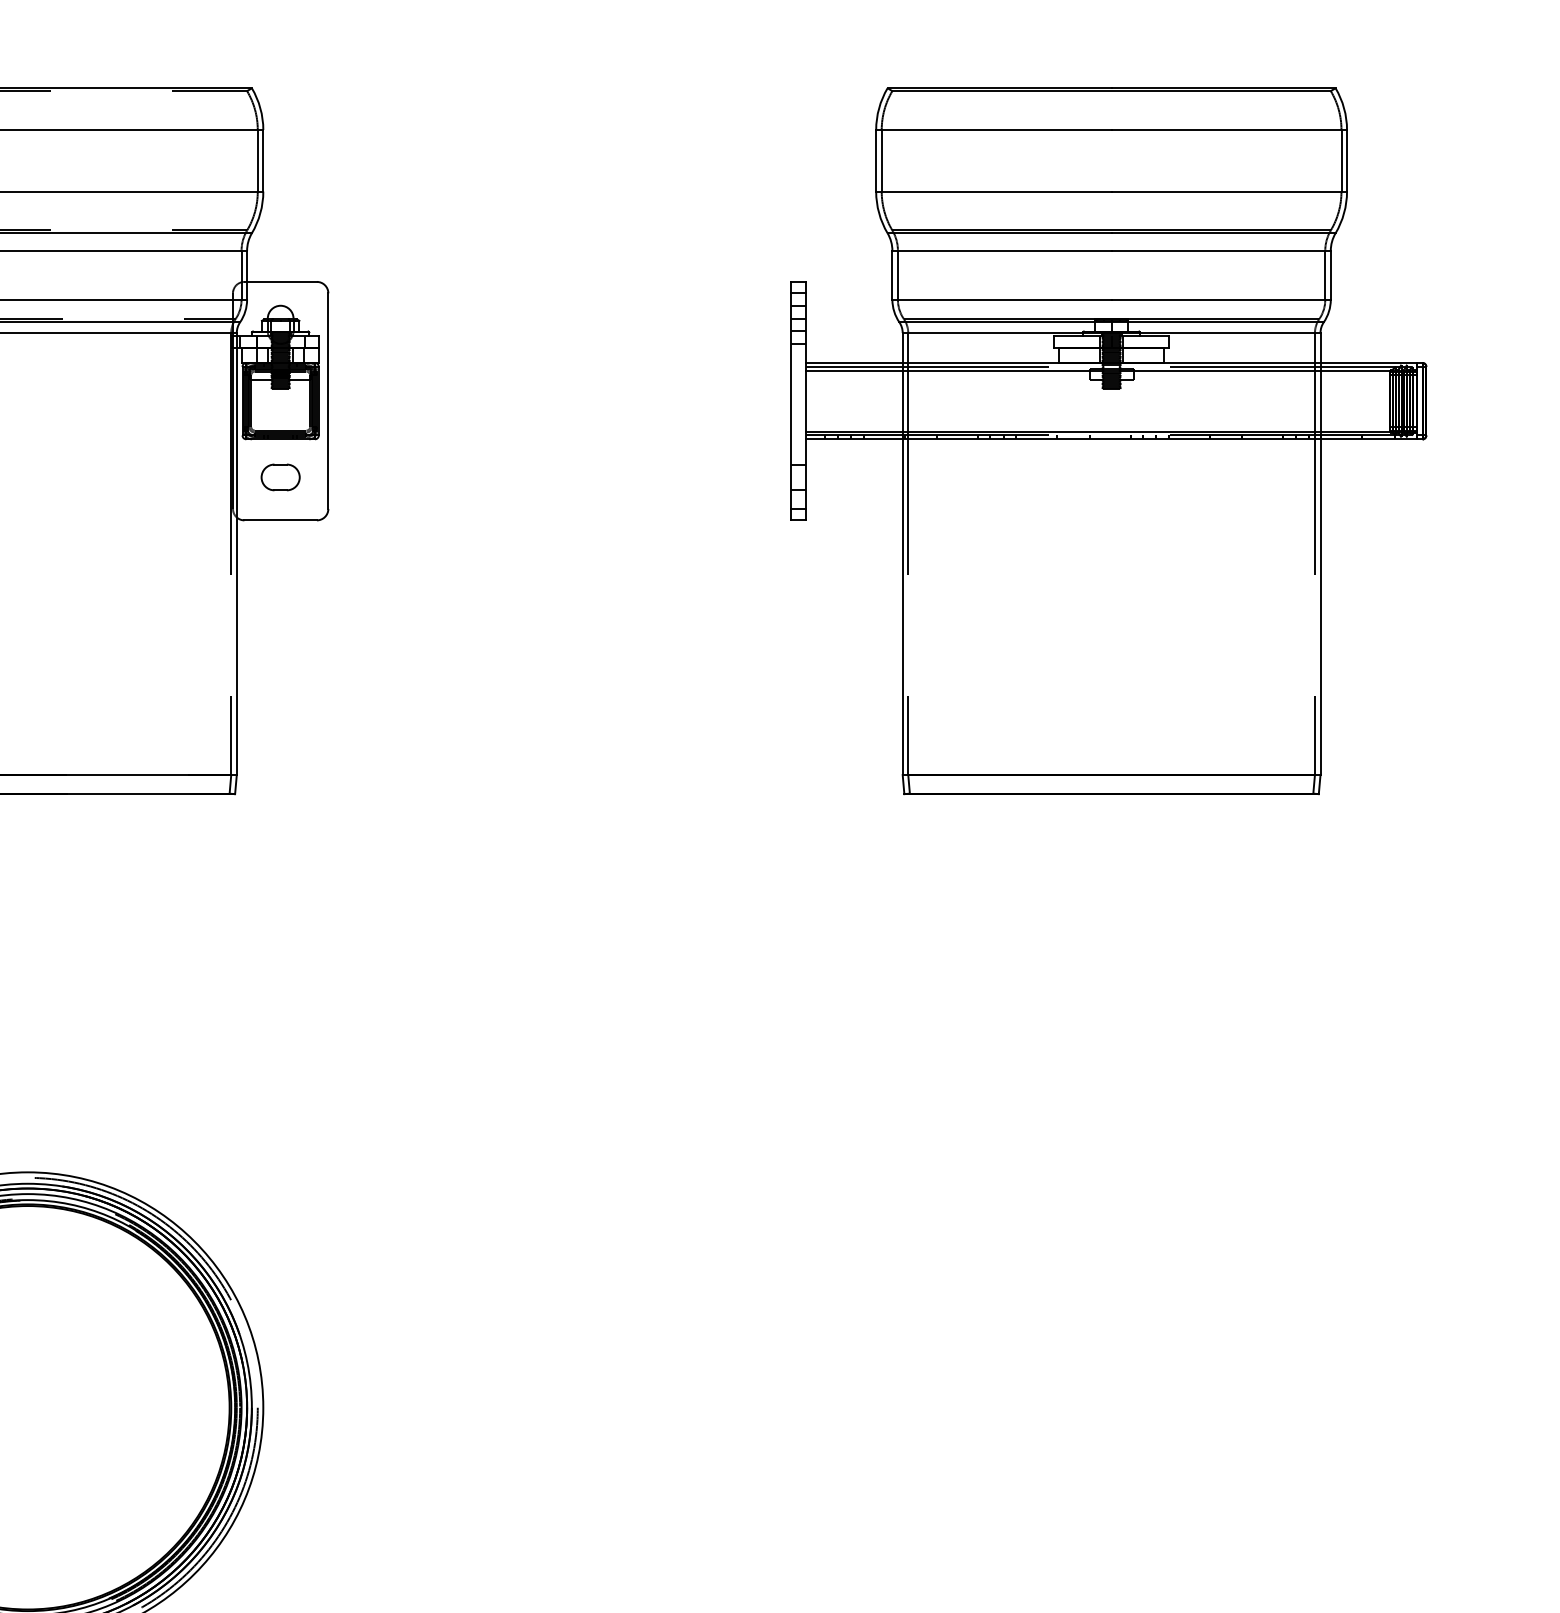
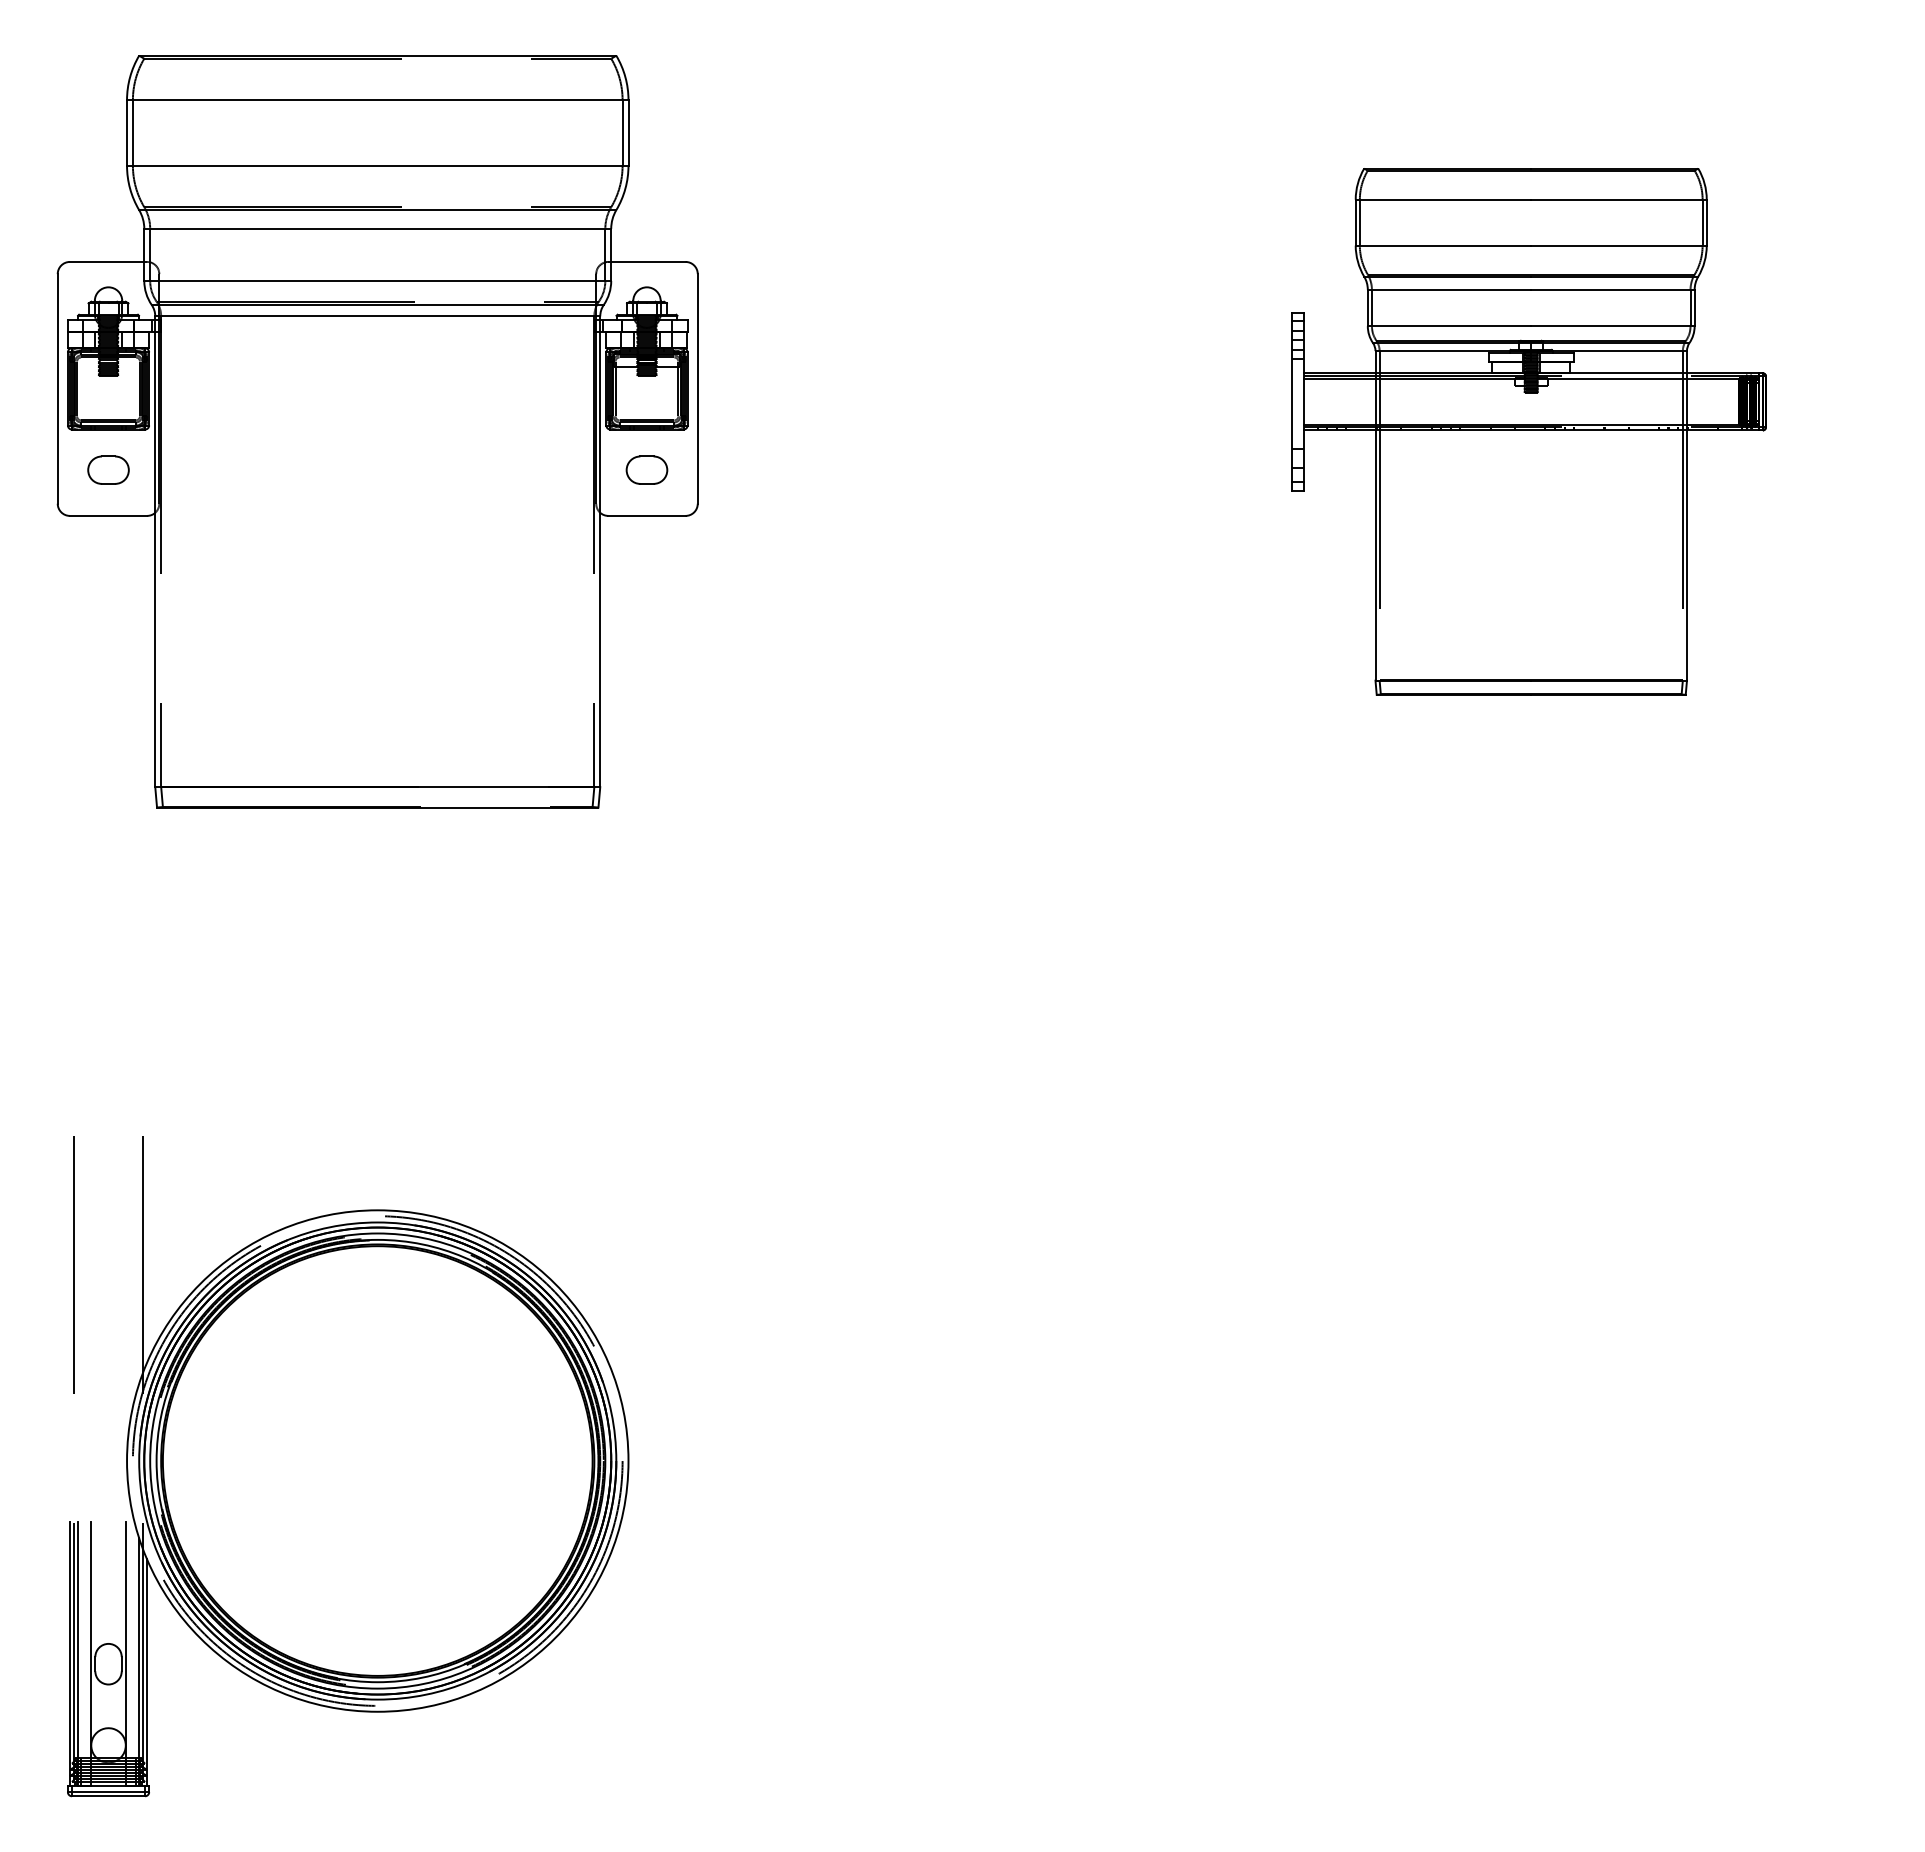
part: (1109, 441) -> (1529, 431), size x0.7

